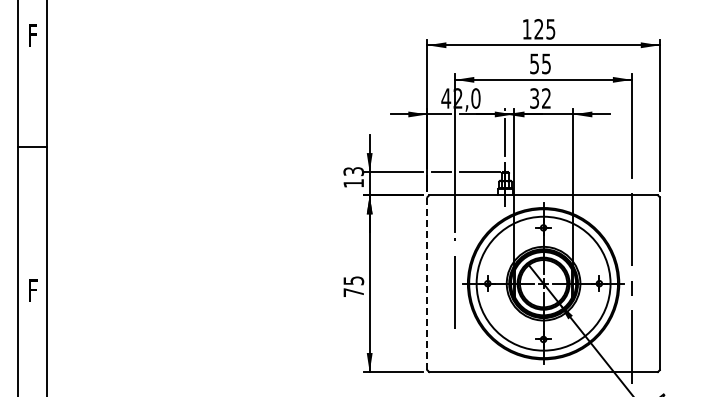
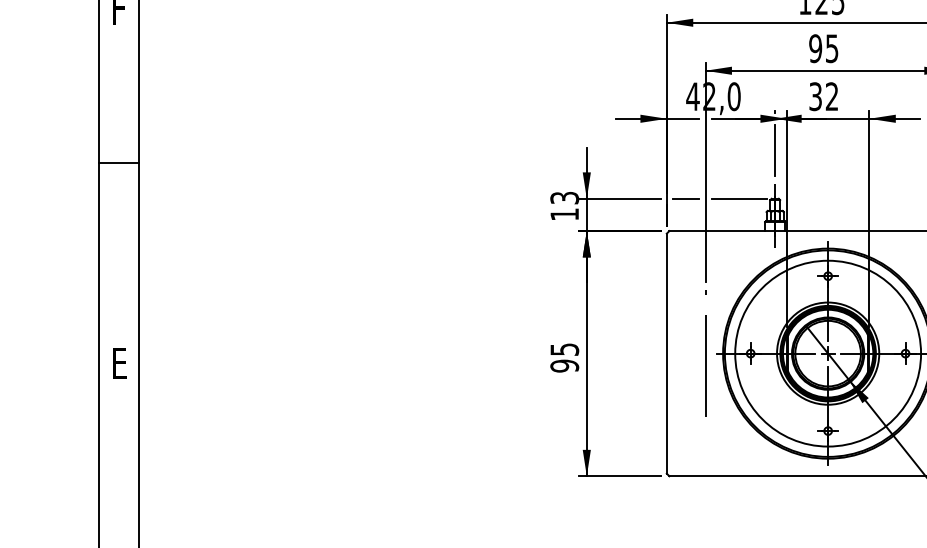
text: (534, 63) -> (815, 48), 55 -> 95
line: (427, 283) -> (667, 353), dashed -> solid
text: (32, 290) -> (118, 363), F -> E
text: (353, 292) -> (564, 365), 75 -> 95

